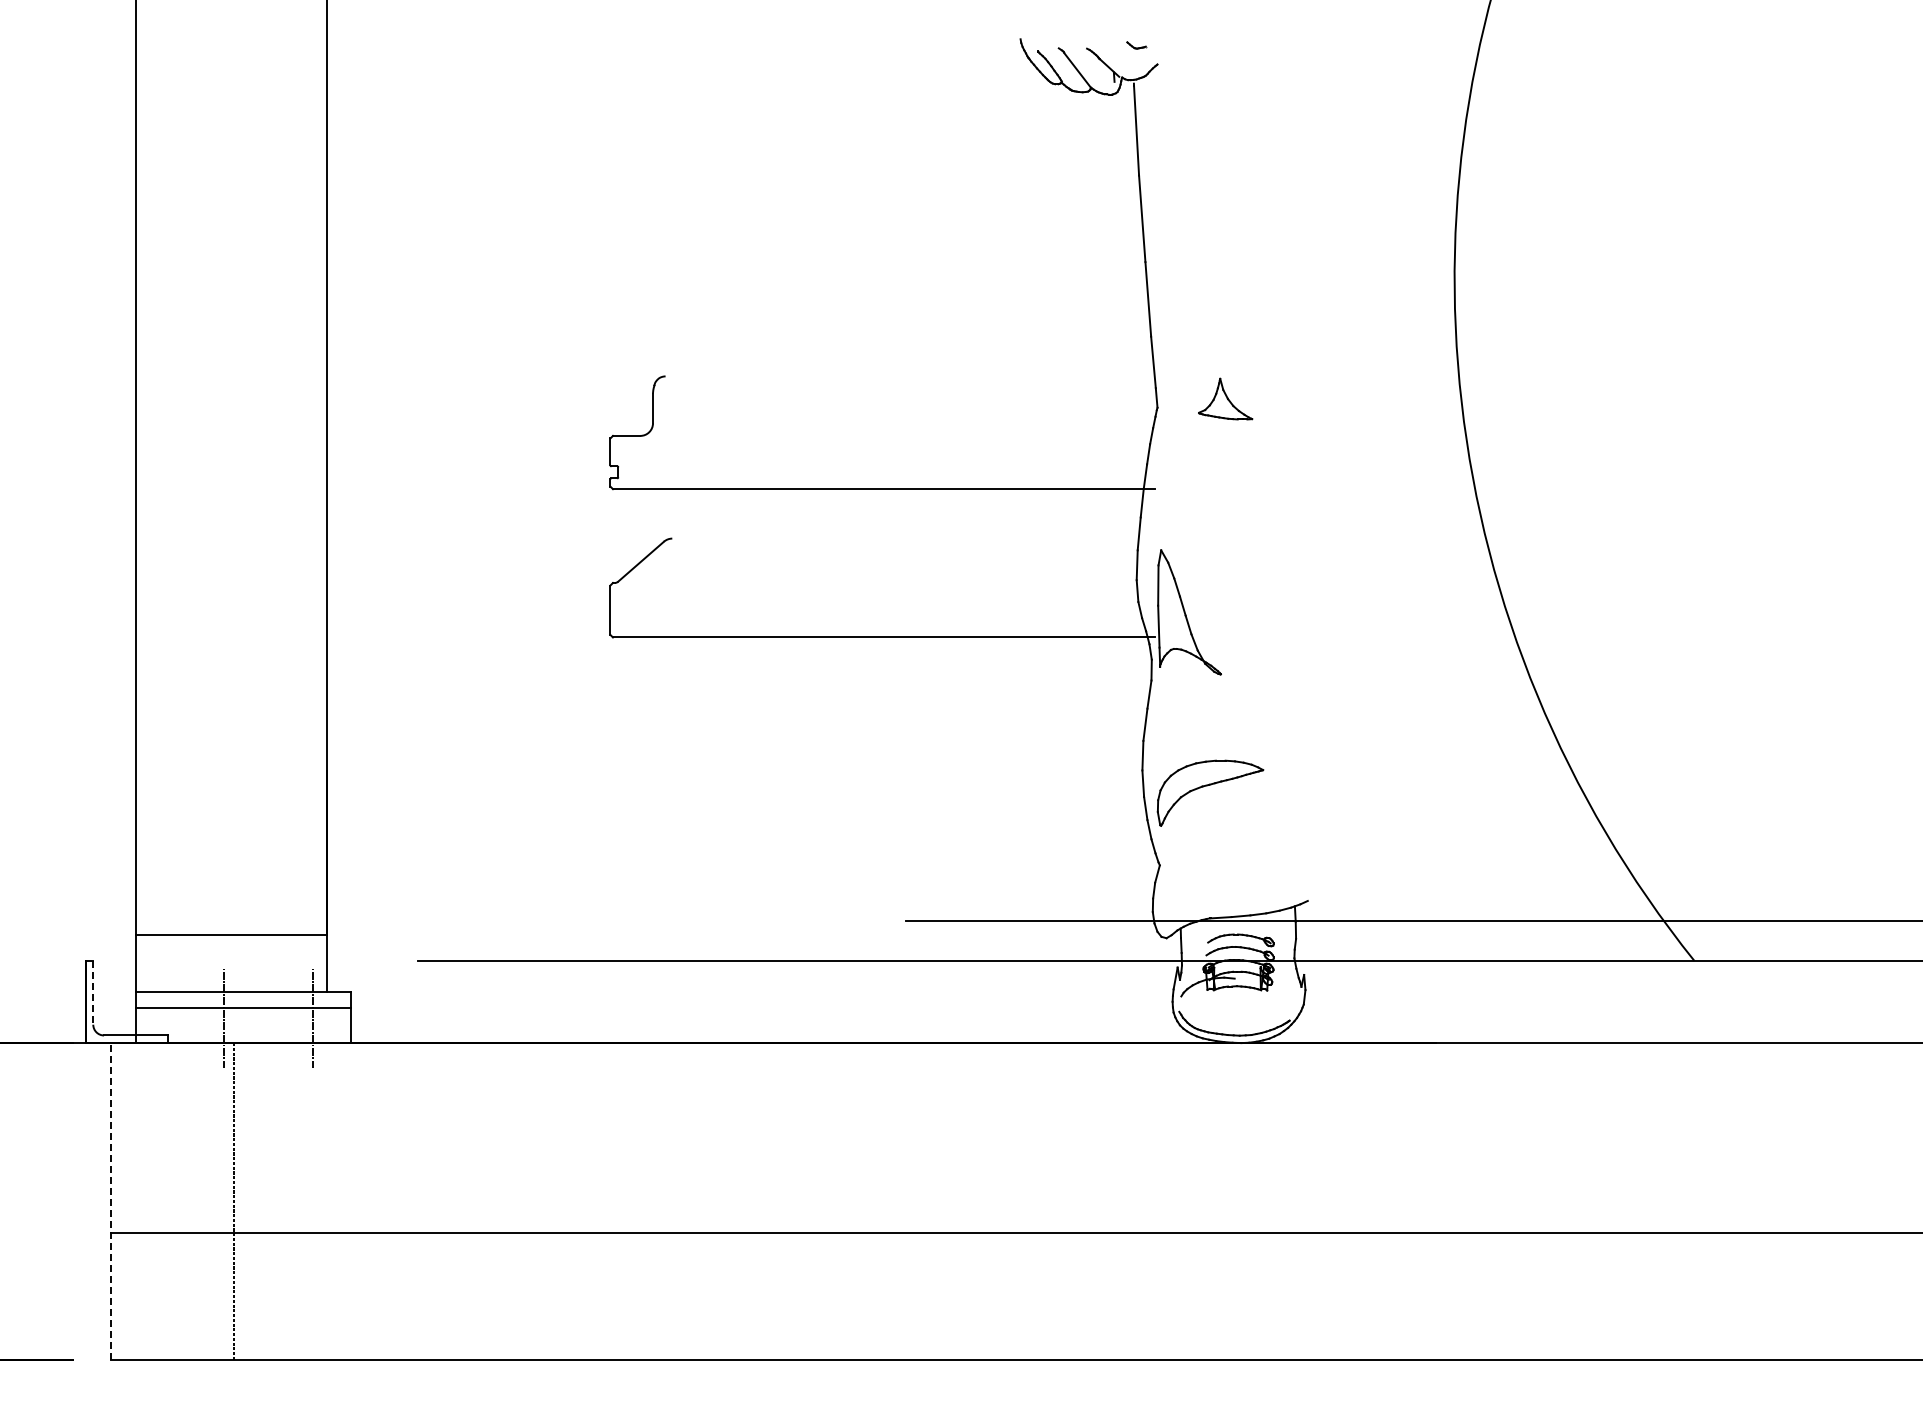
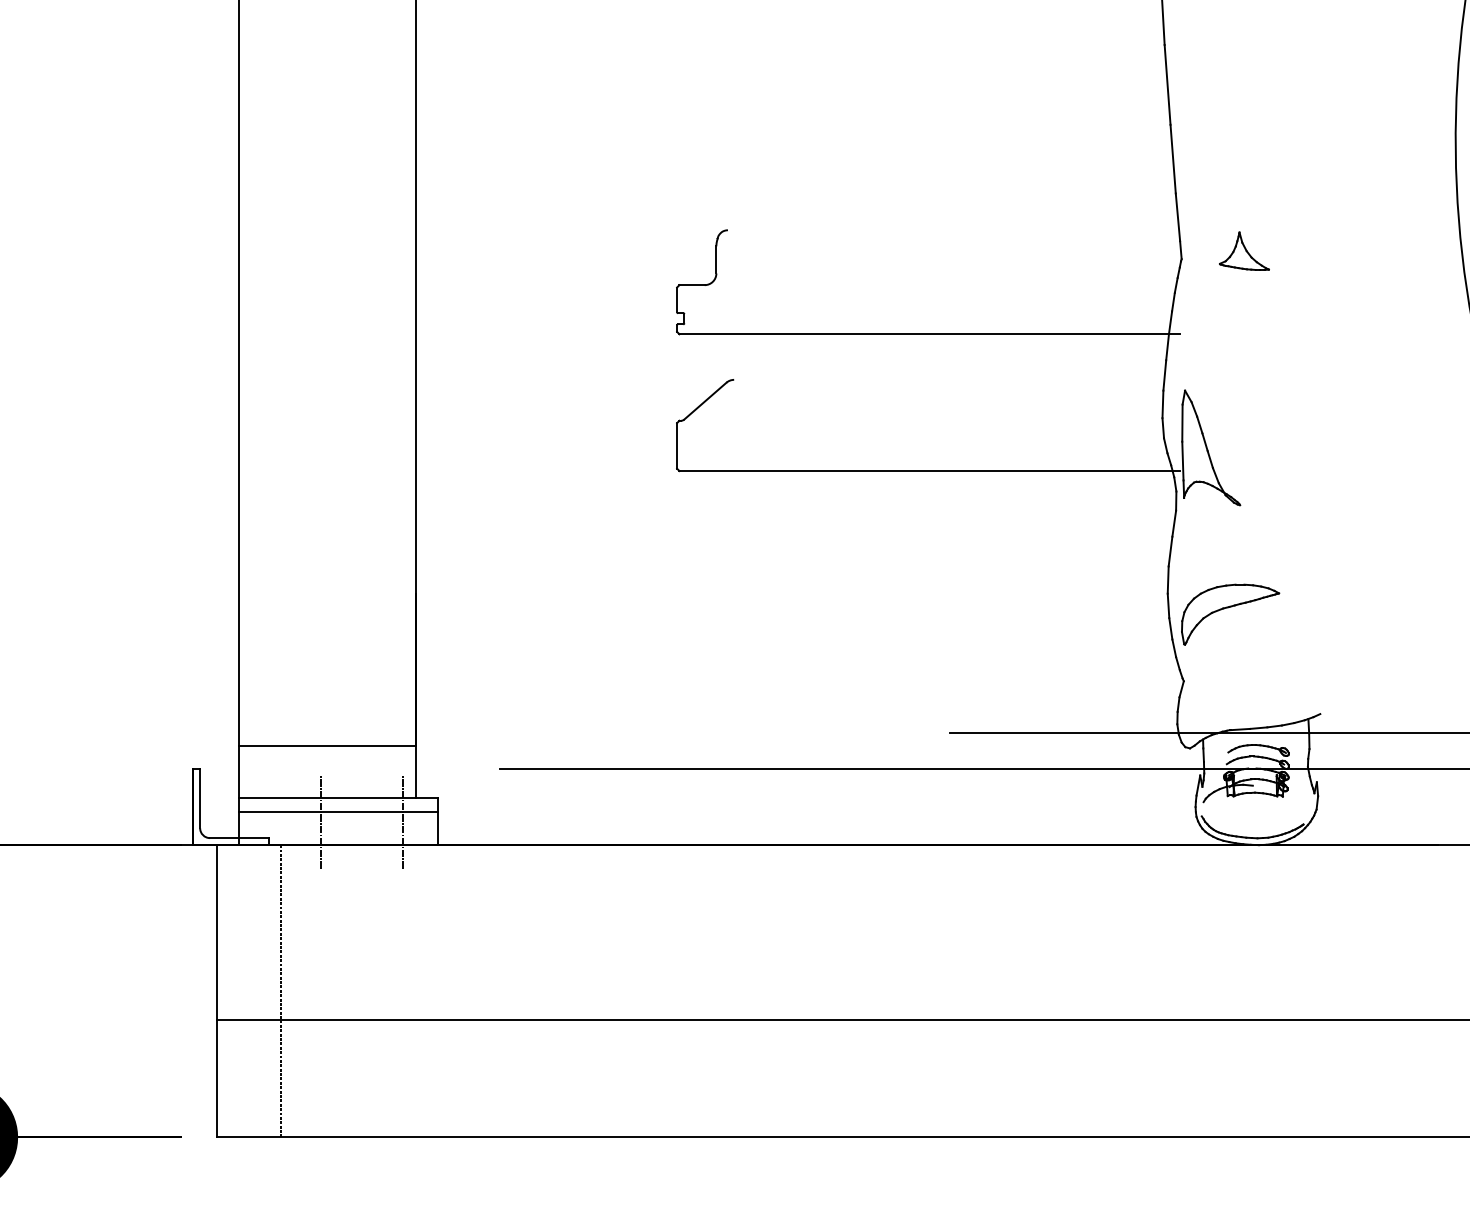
line: (93, 993) -> (200, 799), dashed -> solid
line: (111, 1201) -> (216, 991), dashed -> solid
line: (233, 1201) -> (280, 991), moved

